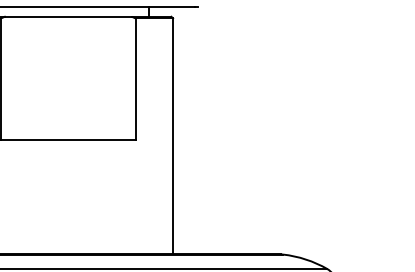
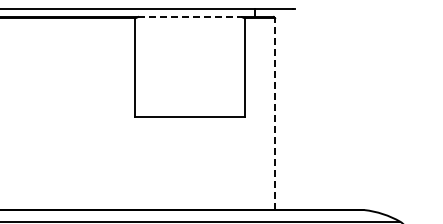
line: (68, 16) -> (190, 16), solid -> dashed
line: (173, 136) -> (275, 114), solid -> dashed

